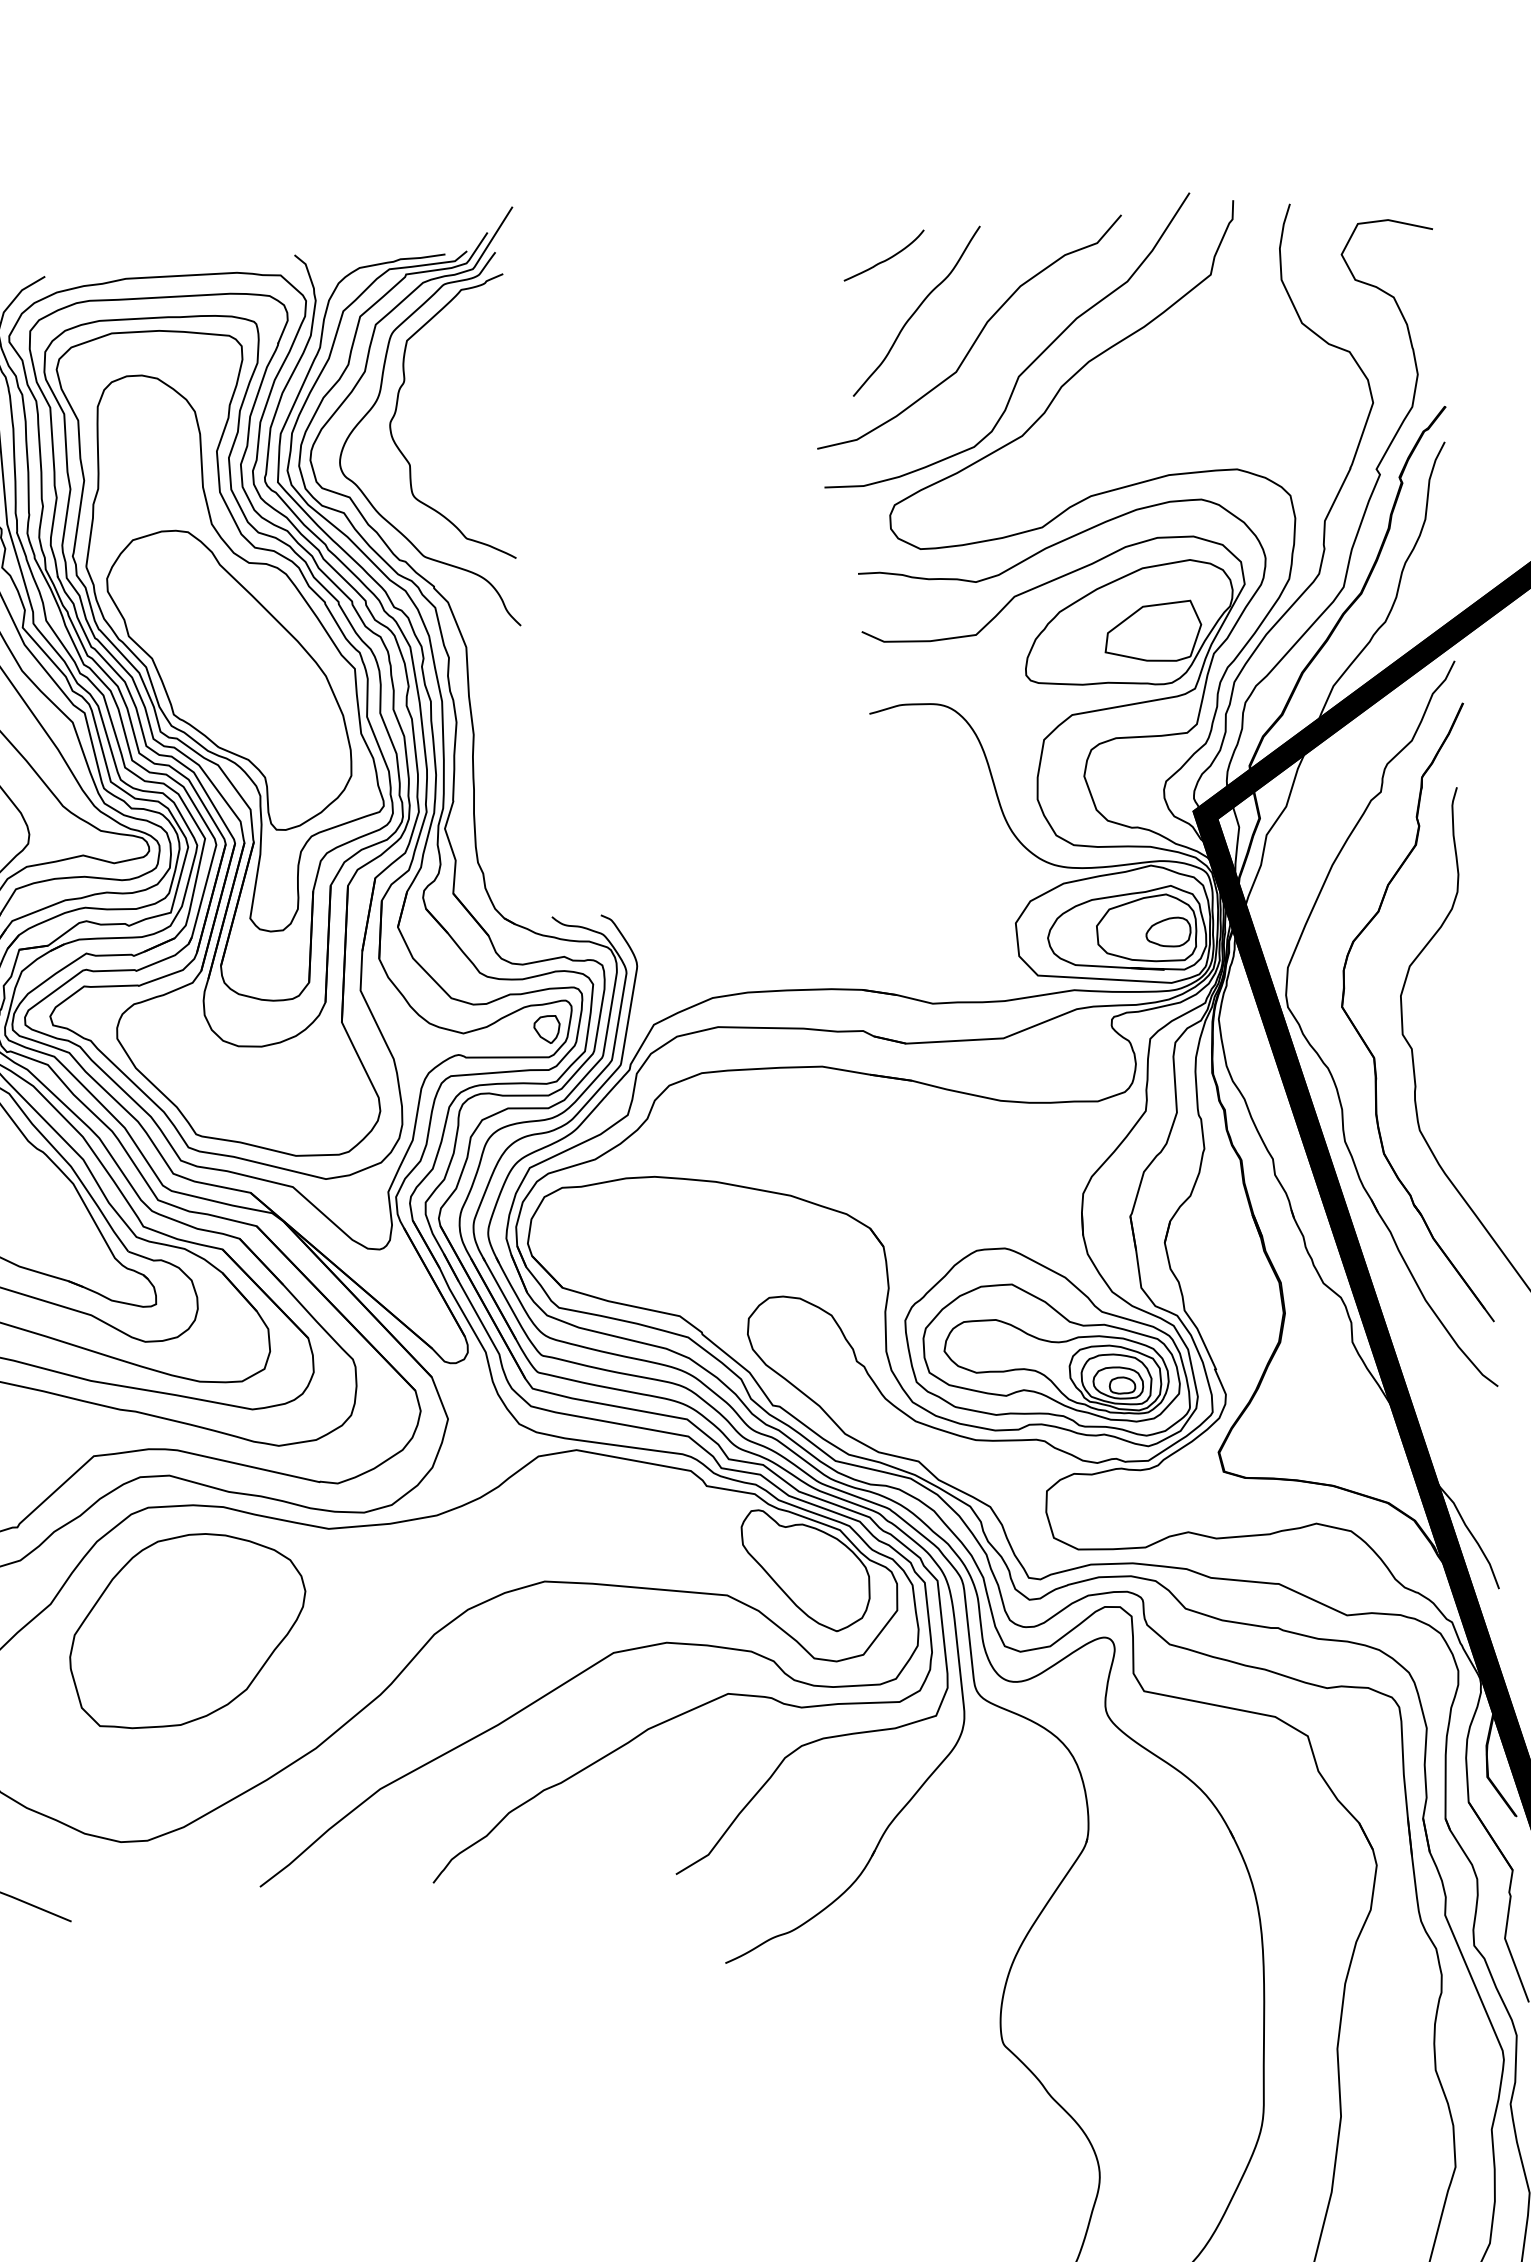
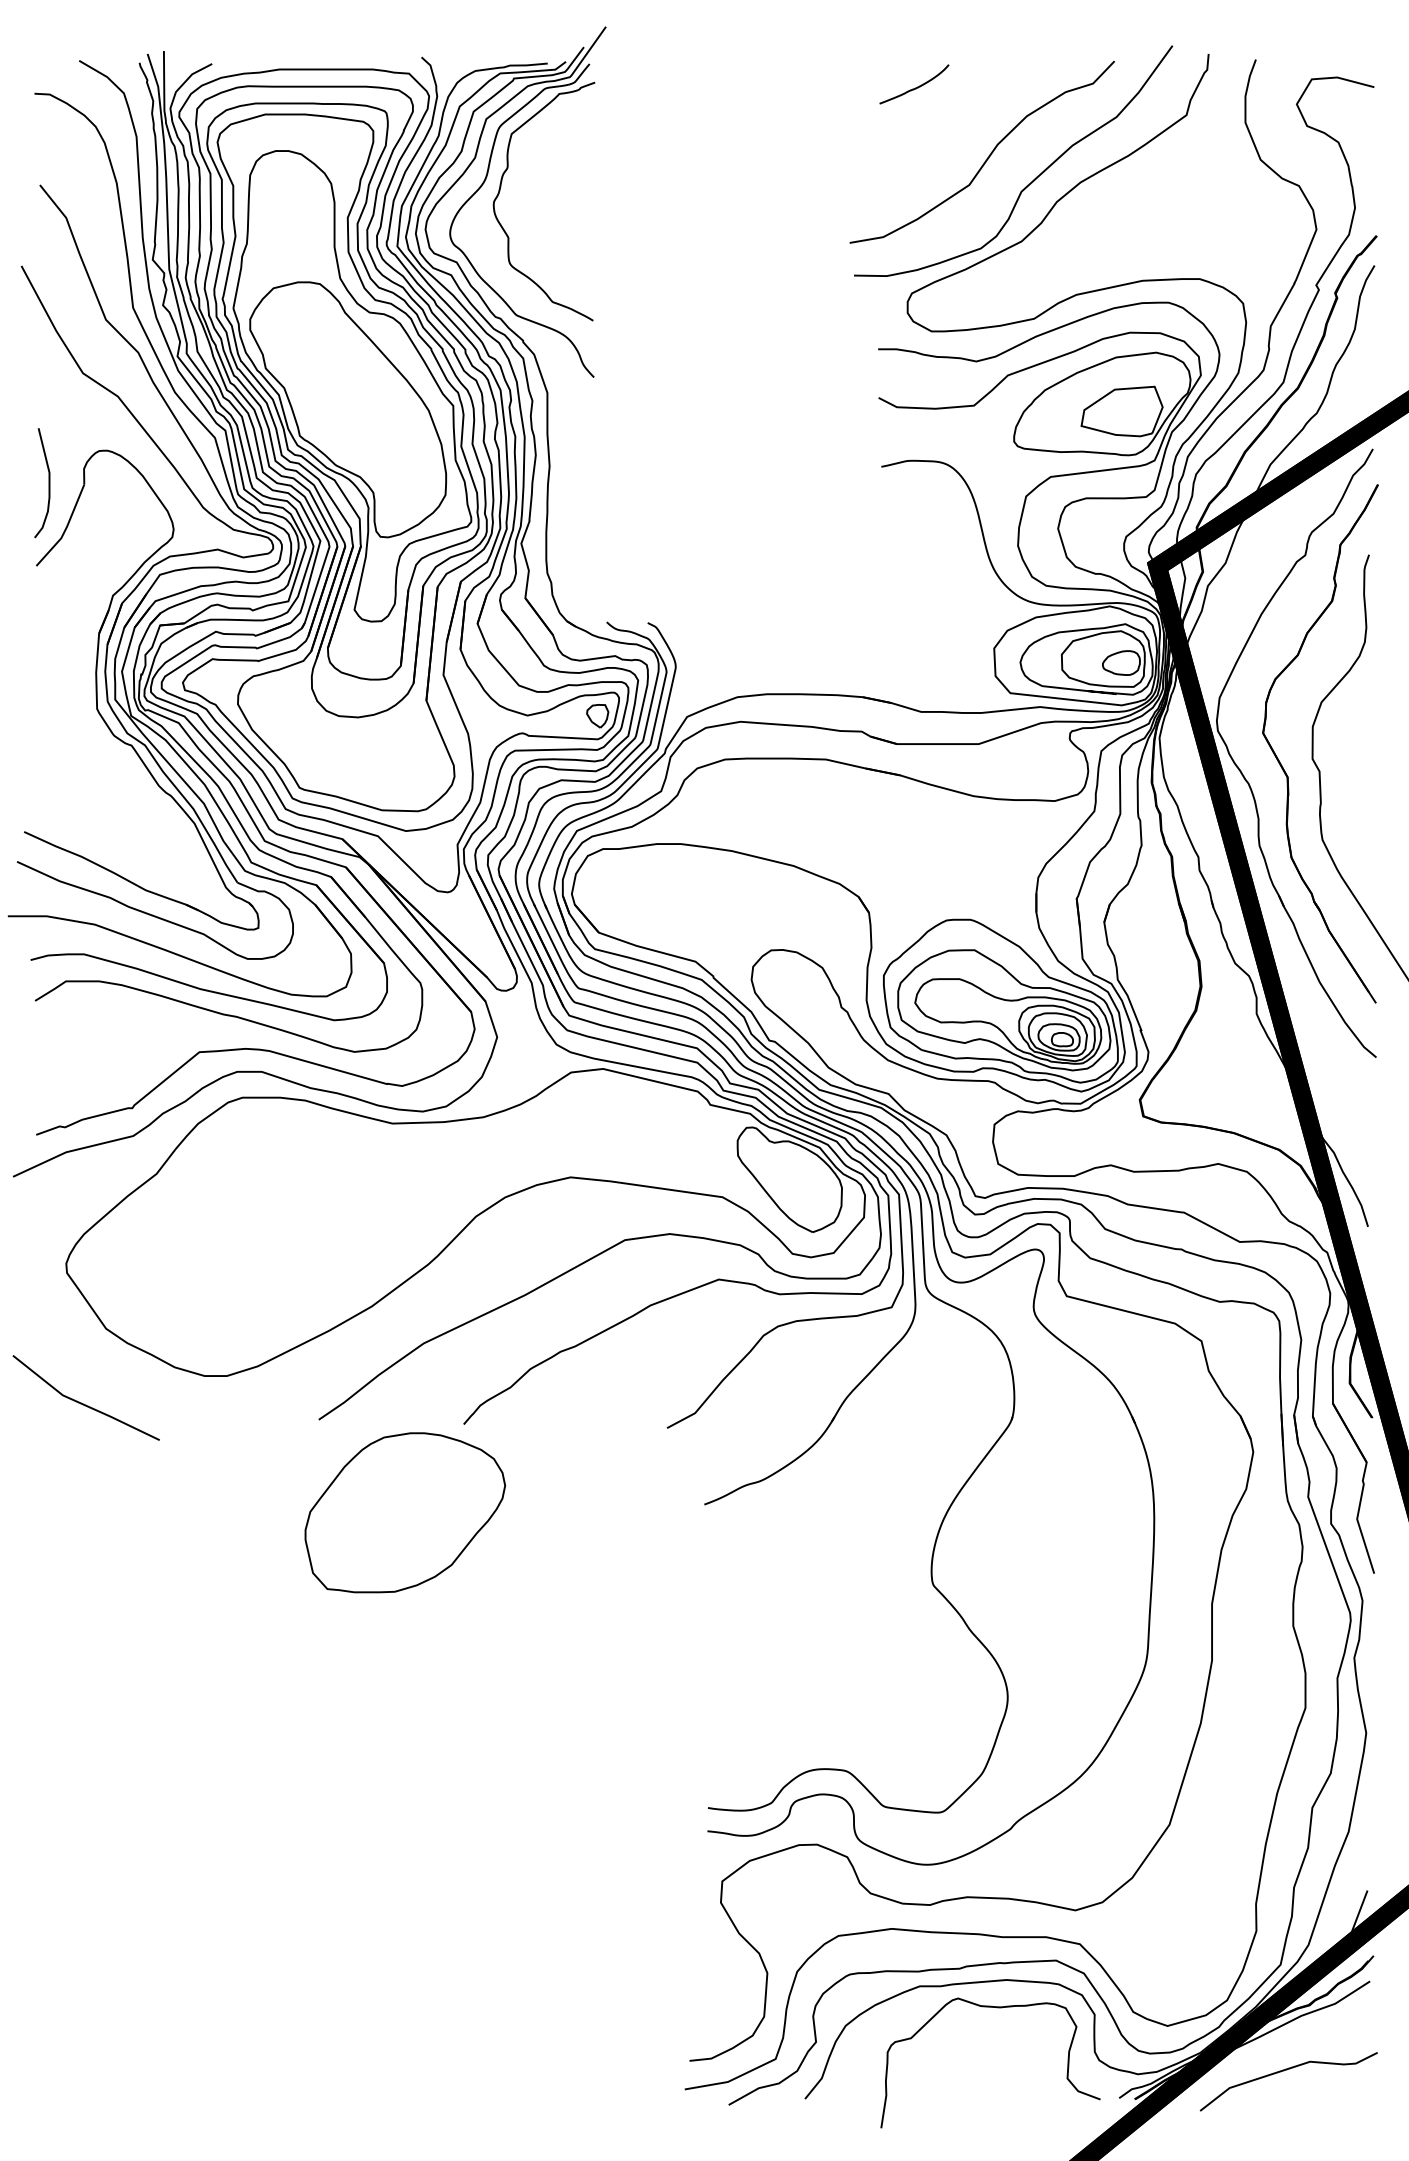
curve: (916, 311) -> (938, 132), removed
part: (188, 1629) -> (405, 1512), moved

